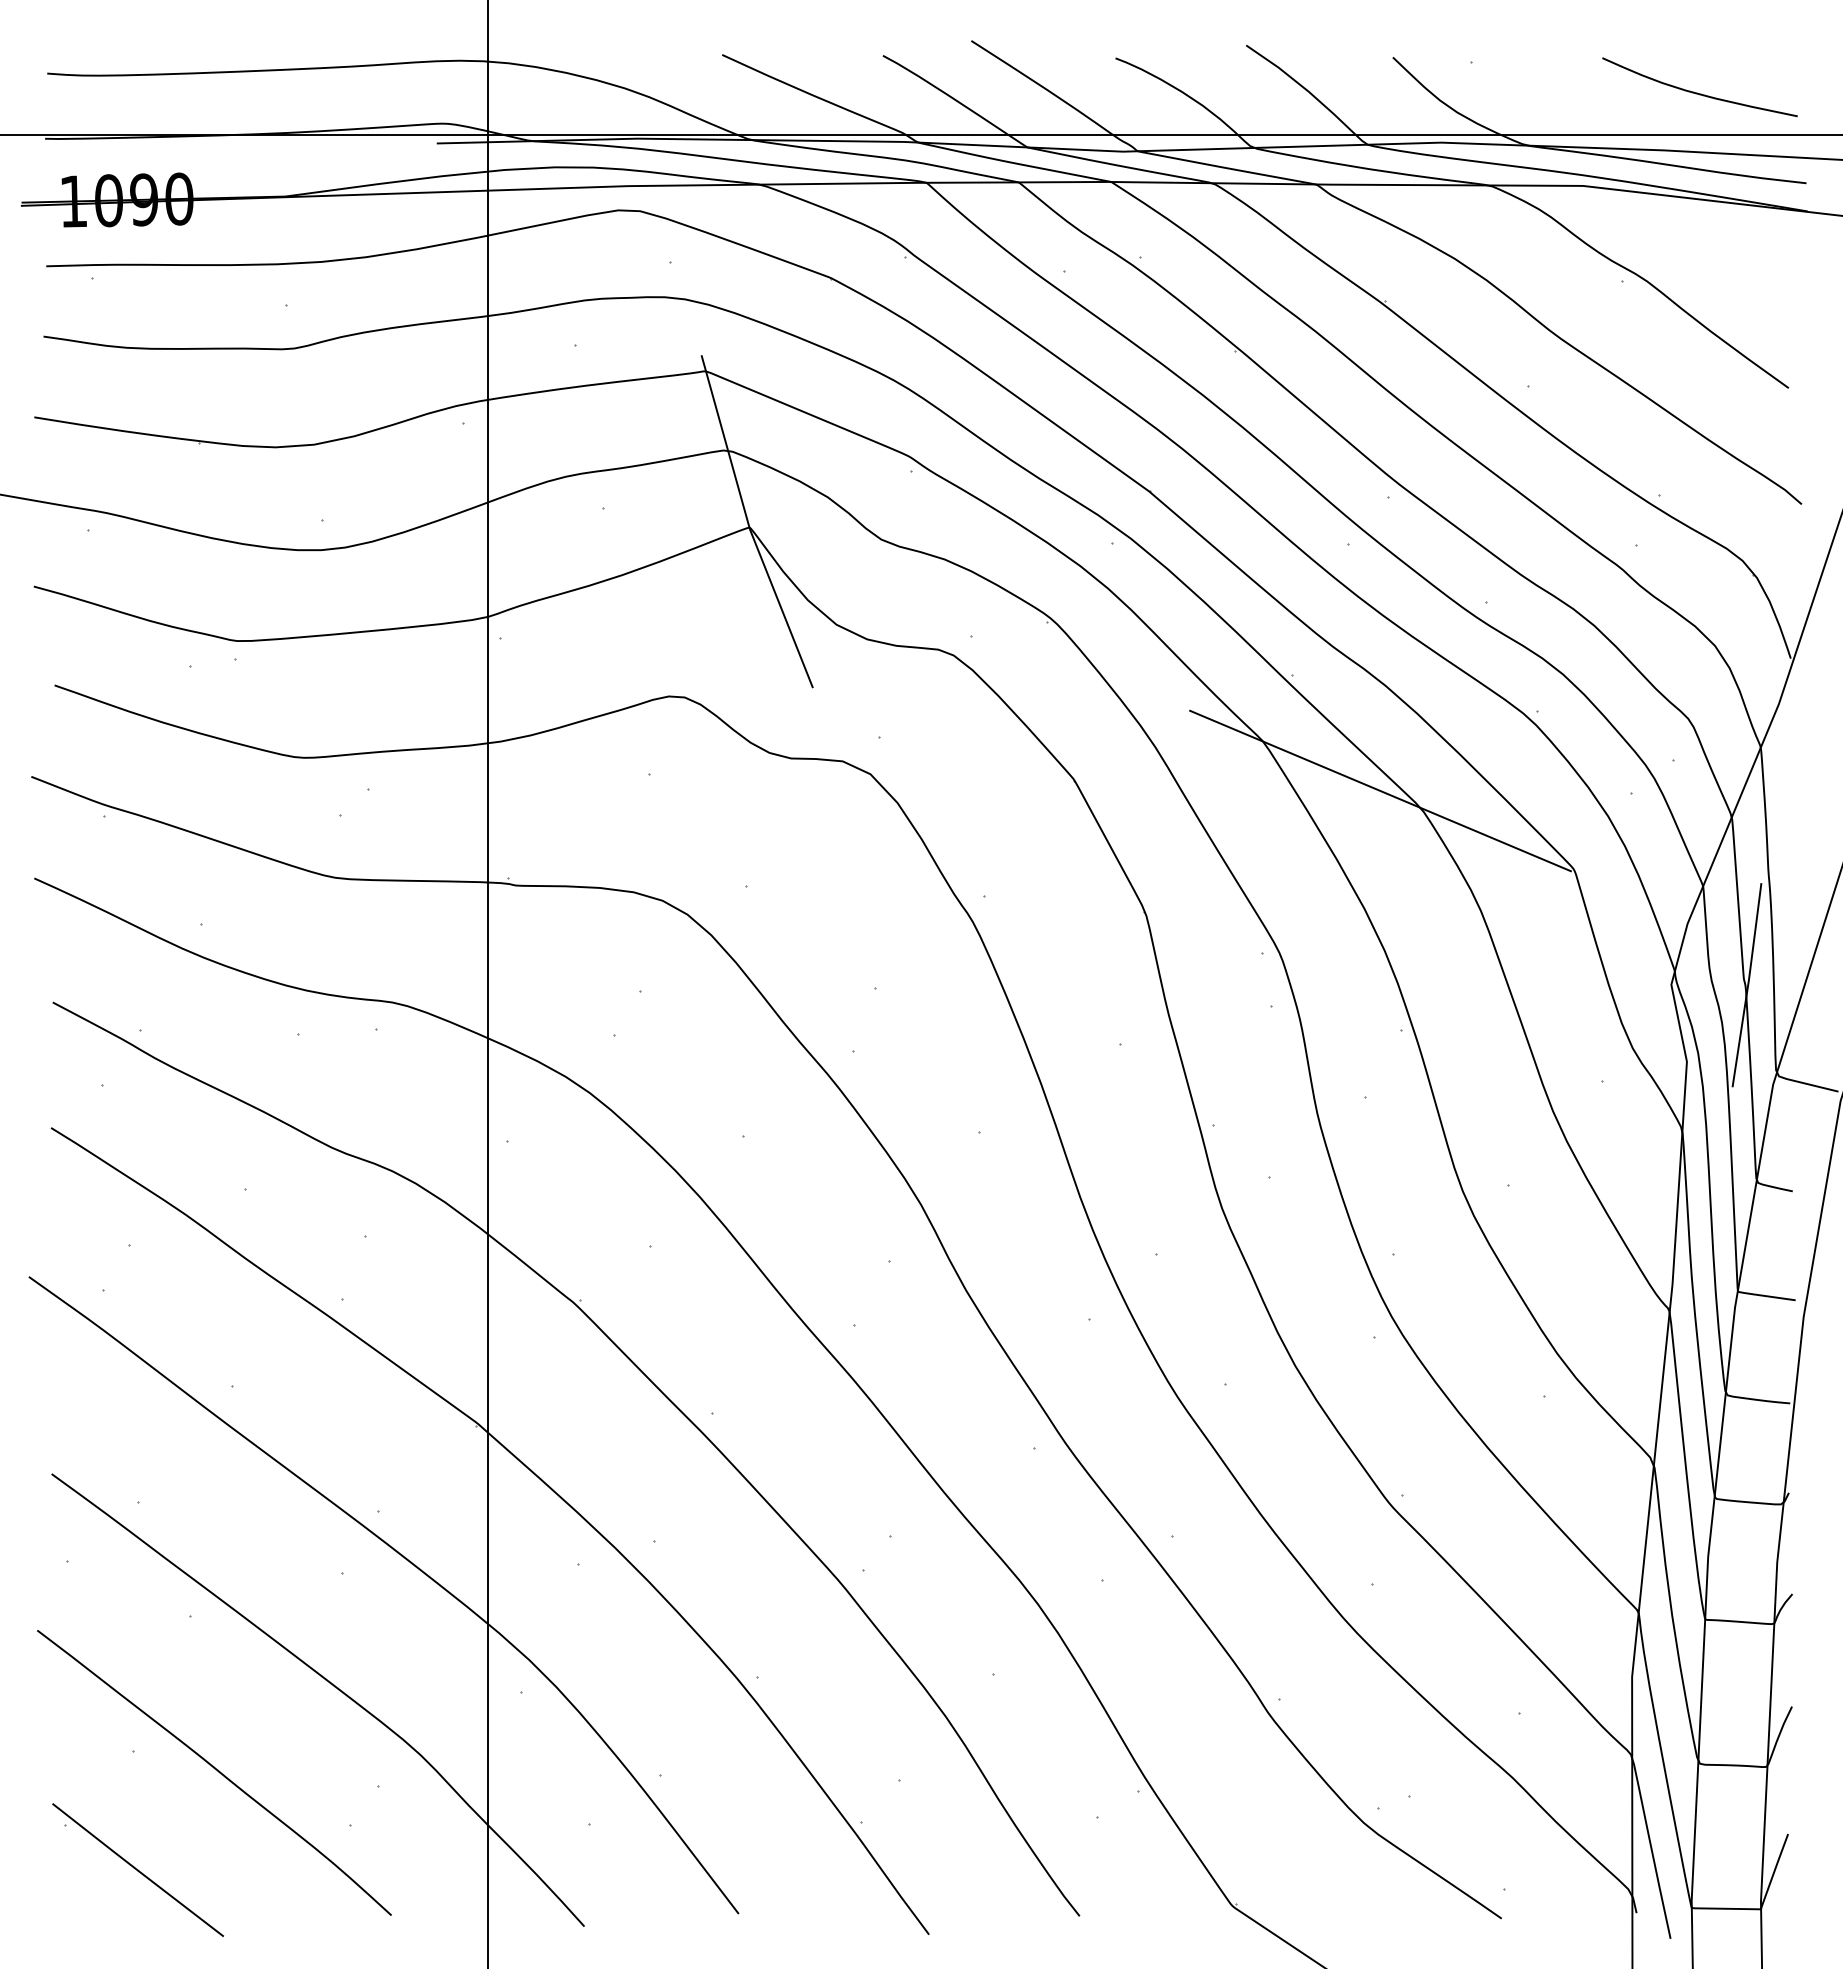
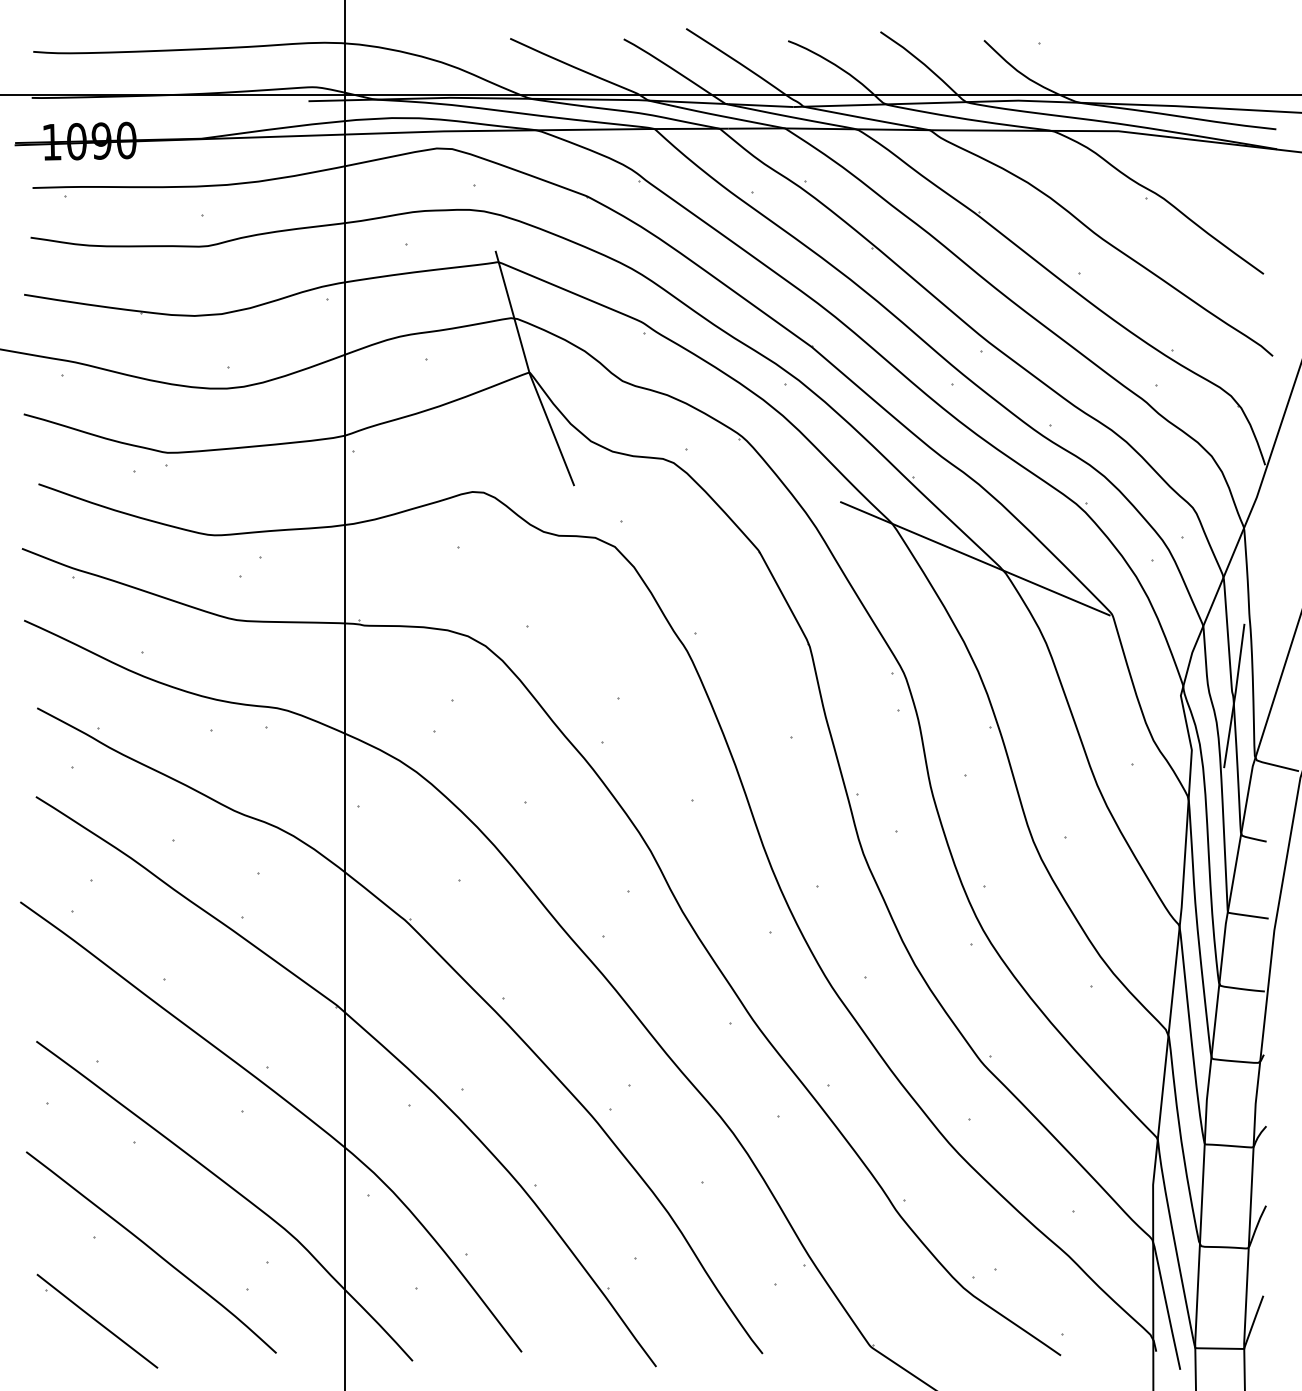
curve: (1697, 92) -> (1199, 65), removed

